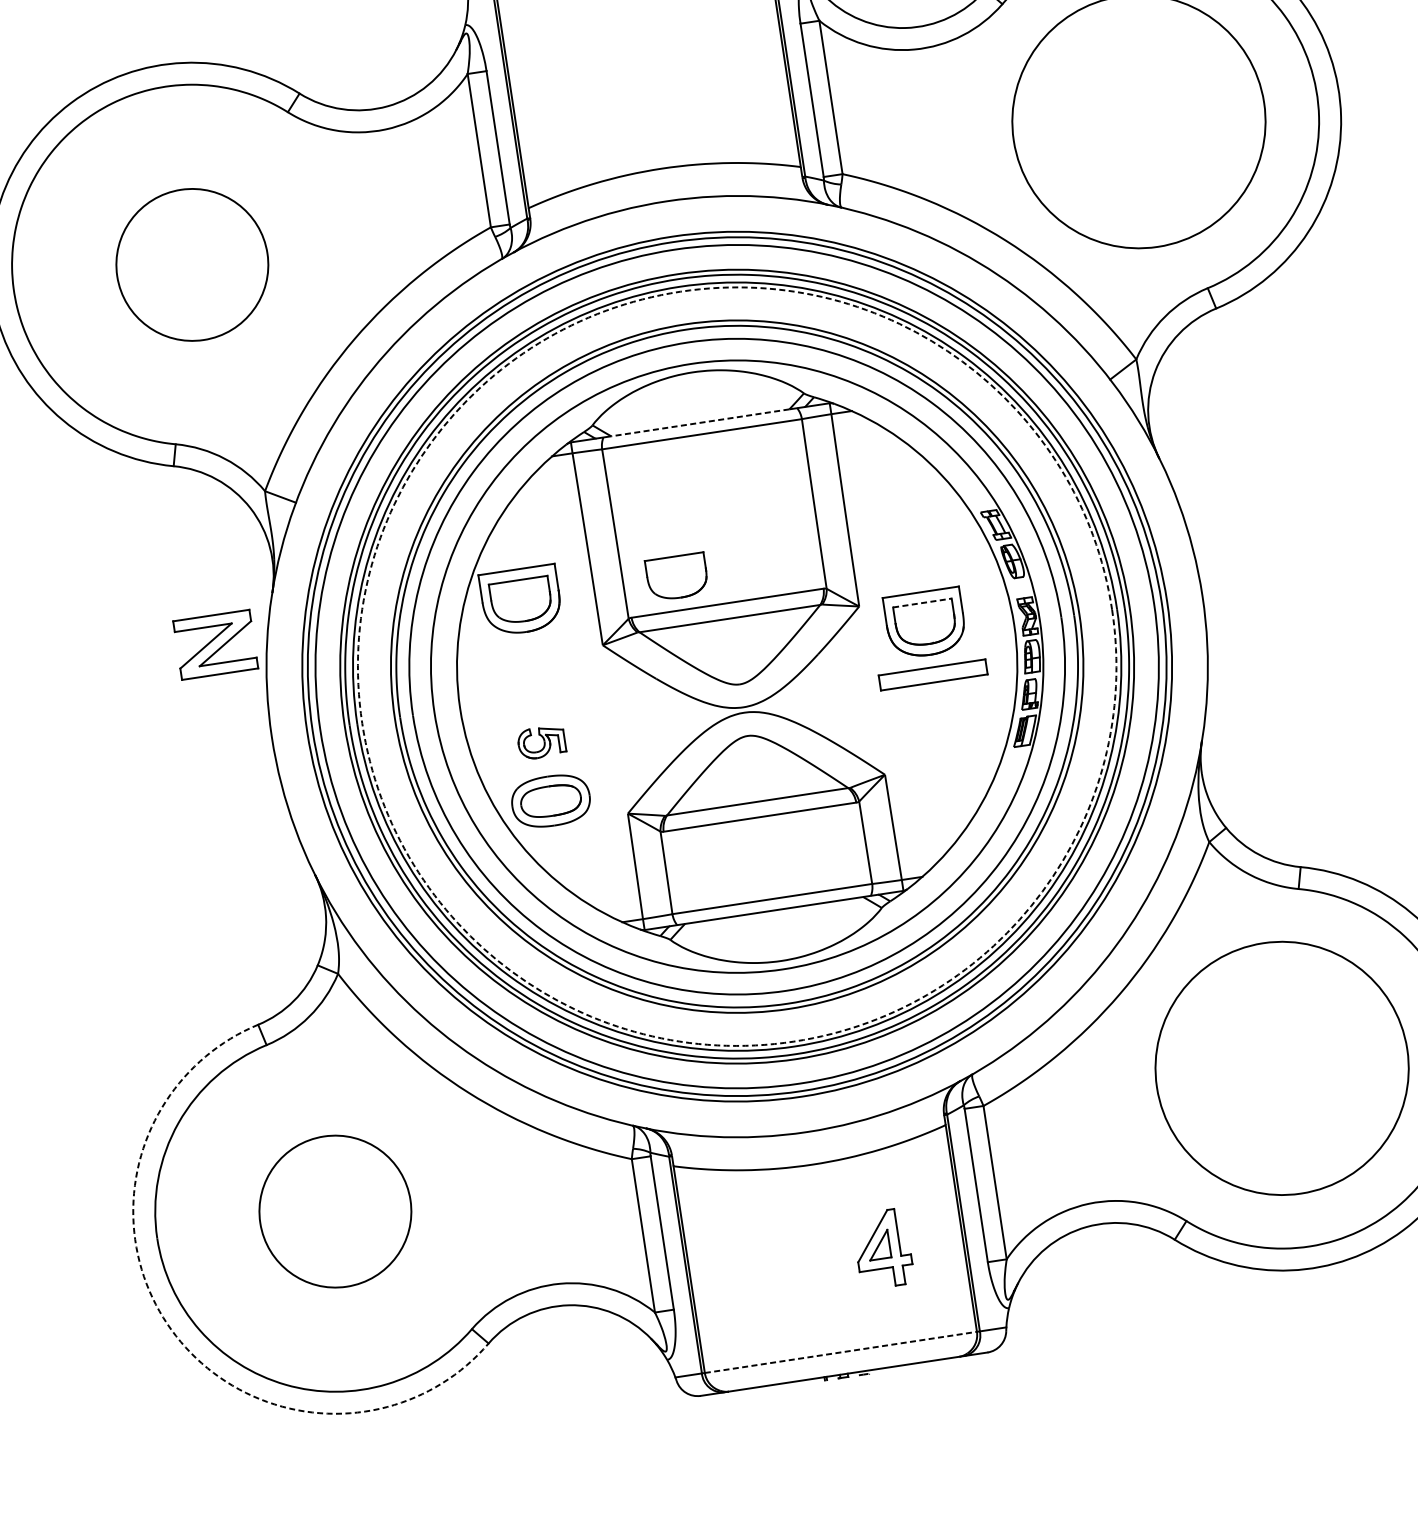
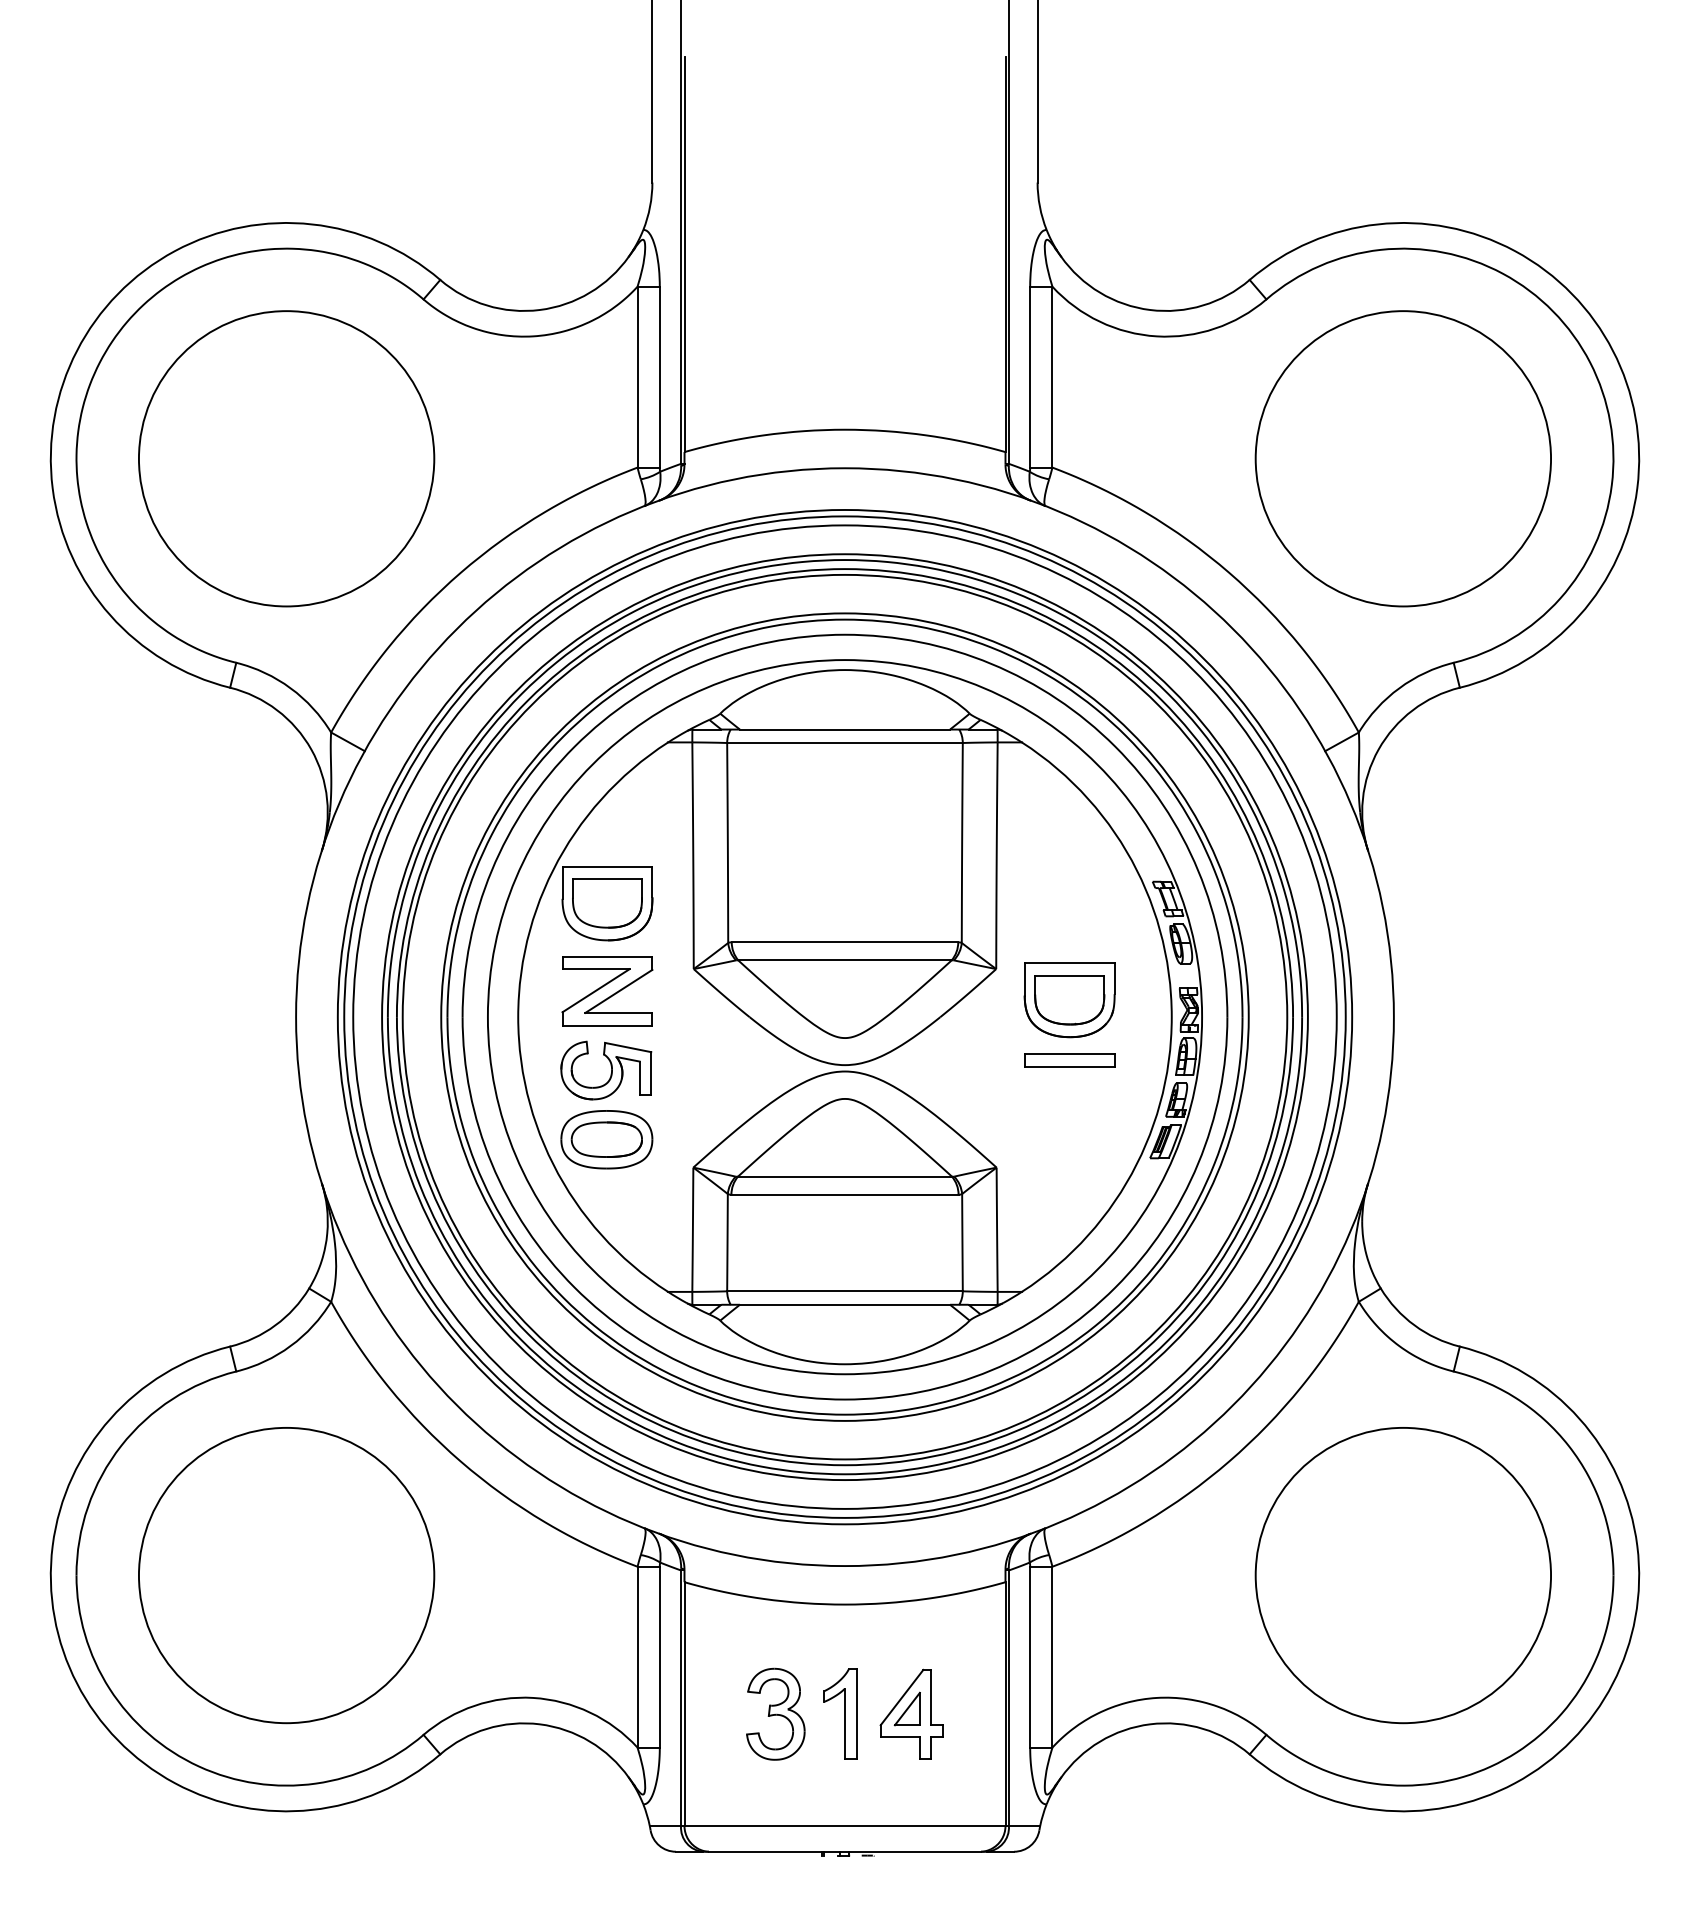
circle: (192, 264) -> (286, 458), size x1.67
line: (699, 422) -> (844, 729), dashed -> solid
part: (677, 577) -> (791, 903), removed
line: (922, 603) -> (1069, 976), dashed -> solid
part: (215, 645) -> (607, 991), moved
circle: (736, 666) -> (844, 1016), dashed -> solid
part: (933, 674) -> (1069, 1060), size x0.71
part: (541, 742) -> (606, 1070), size x1.67
circle: (335, 1211) -> (286, 1575), size x1.67
part: (822, 1257) -> (840, 1713), added
part: (767, 1265) -> (775, 1713), added
arc: (171, 1329) -> (77, 1683), dashed -> solid
line: (841, 1352) -> (845, 1826), dashed -> solid

